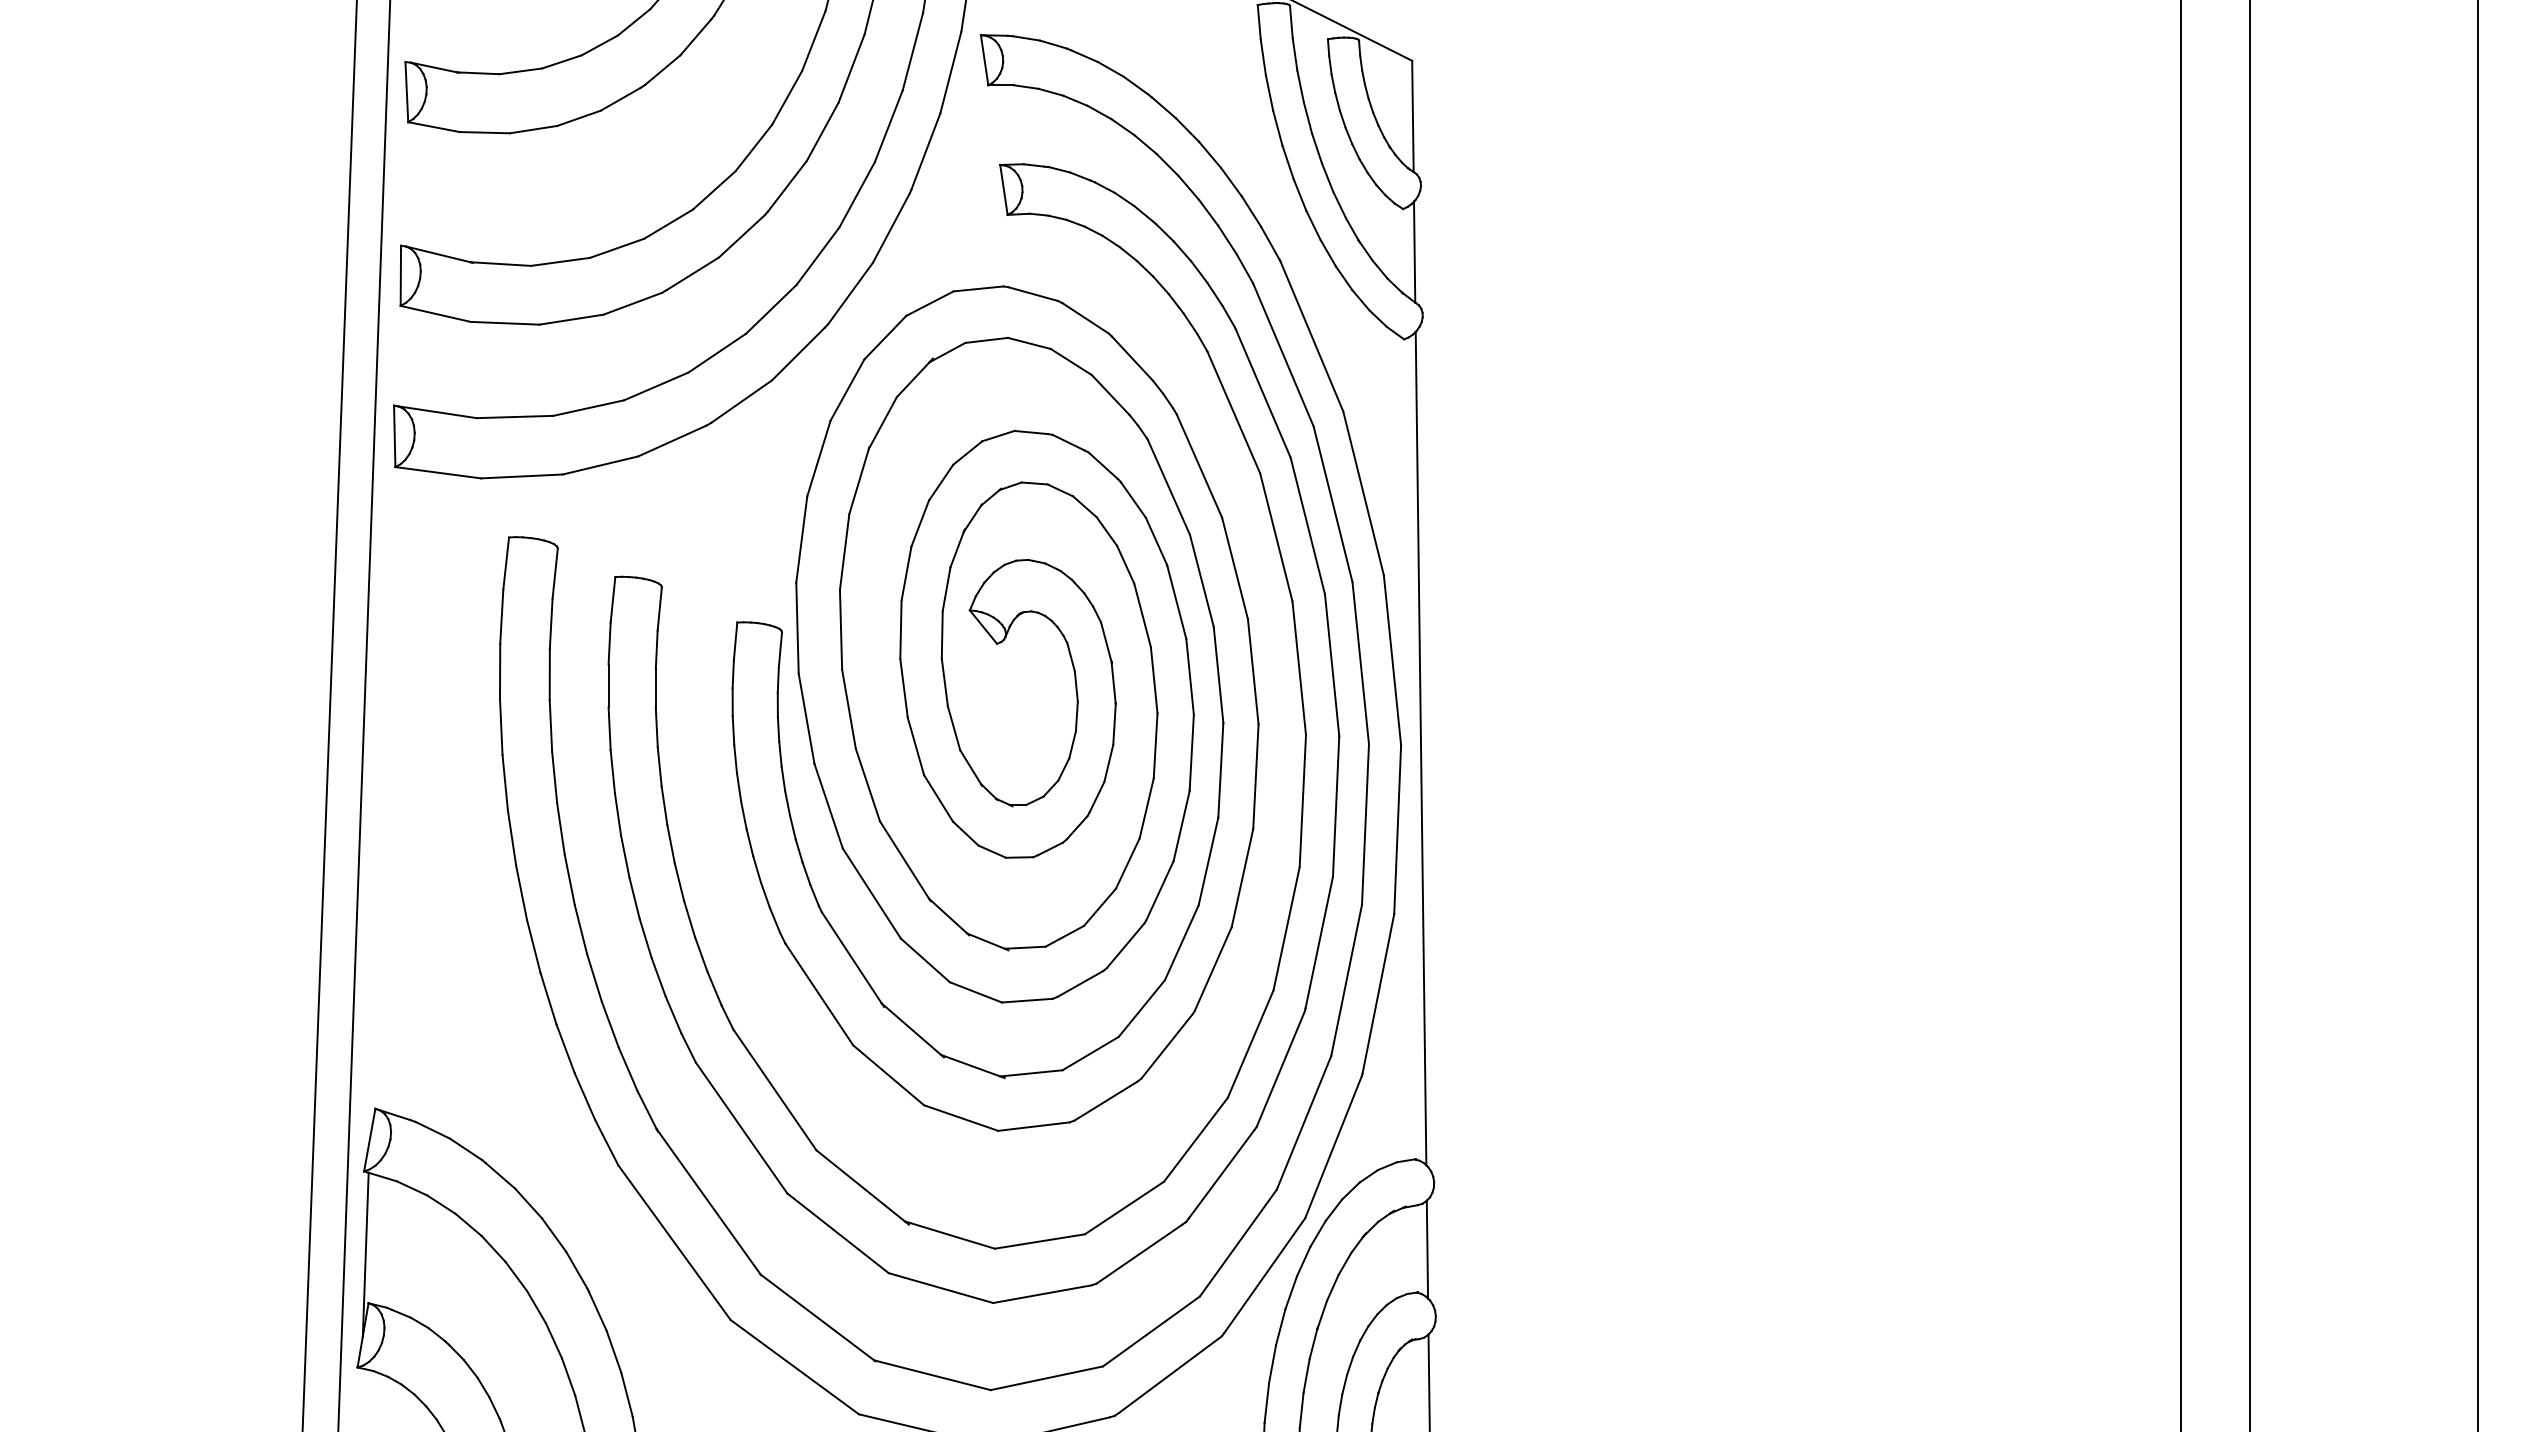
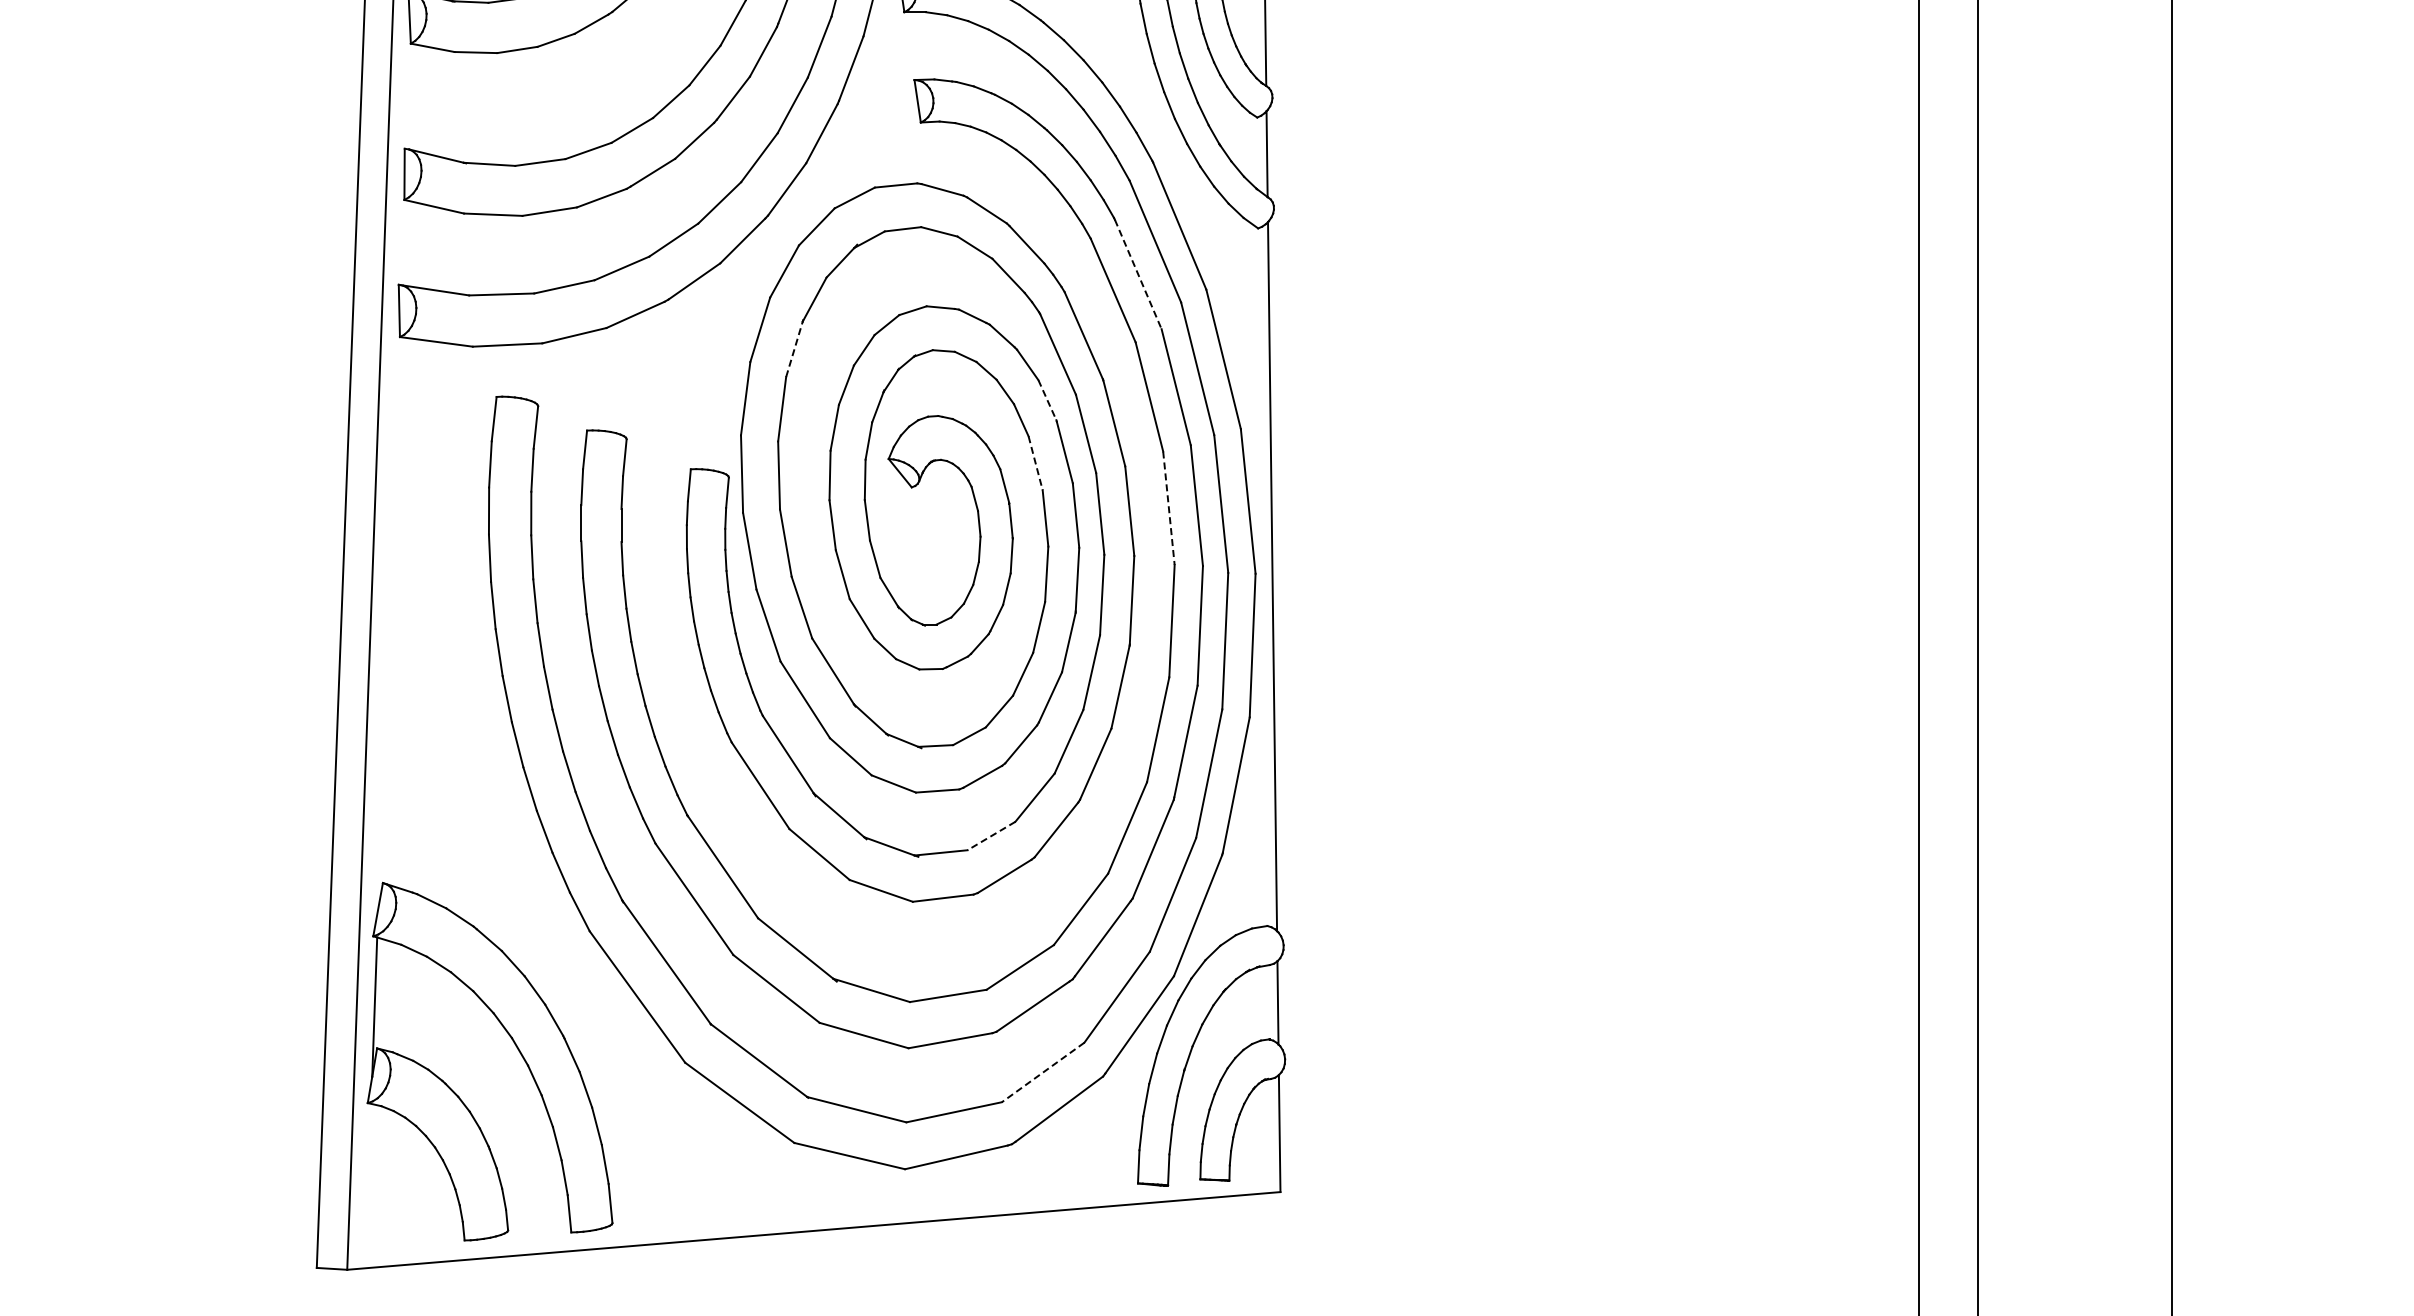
line: (1263, 393) -> (1138, 274), solid -> dashed
line: (859, 481) -> (794, 349), solid -> dashed
line: (1156, 541) -> (1047, 400), solid -> dashed
line: (1142, 615) -> (1035, 463), solid -> dashed
line: (1298, 668) -> (1168, 508), solid -> dashed
line: (1090, 1054) -> (991, 836), solid -> dashed
line: (1151, 1331) -> (1043, 1072), solid -> dashed

